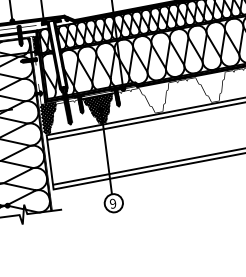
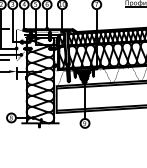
hatch: (50, 116) -> (59, 77), removed

